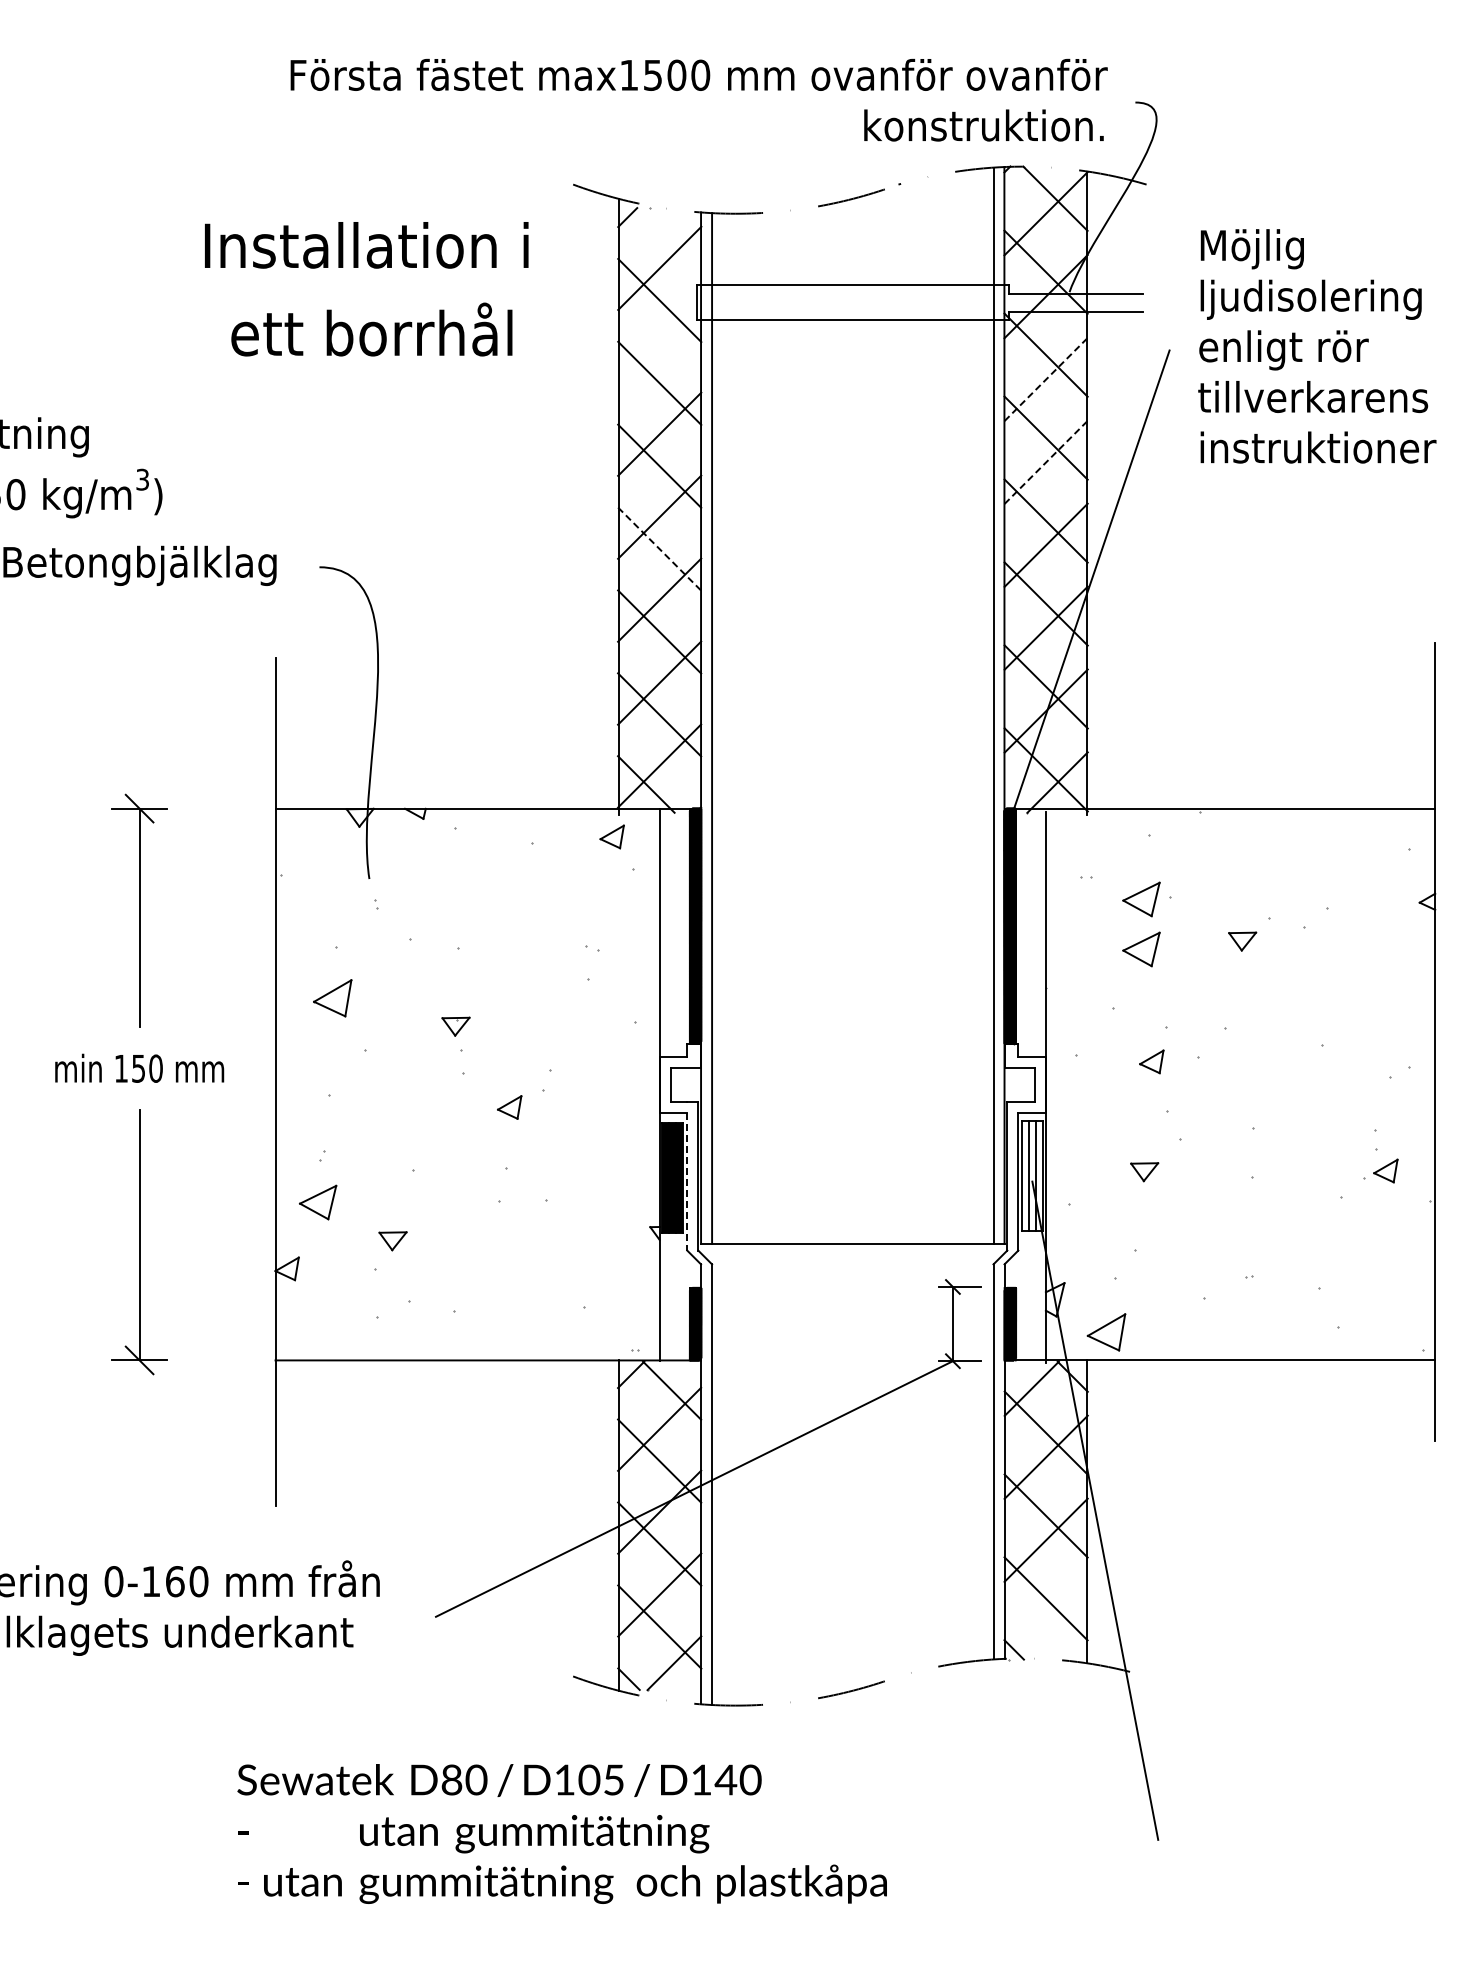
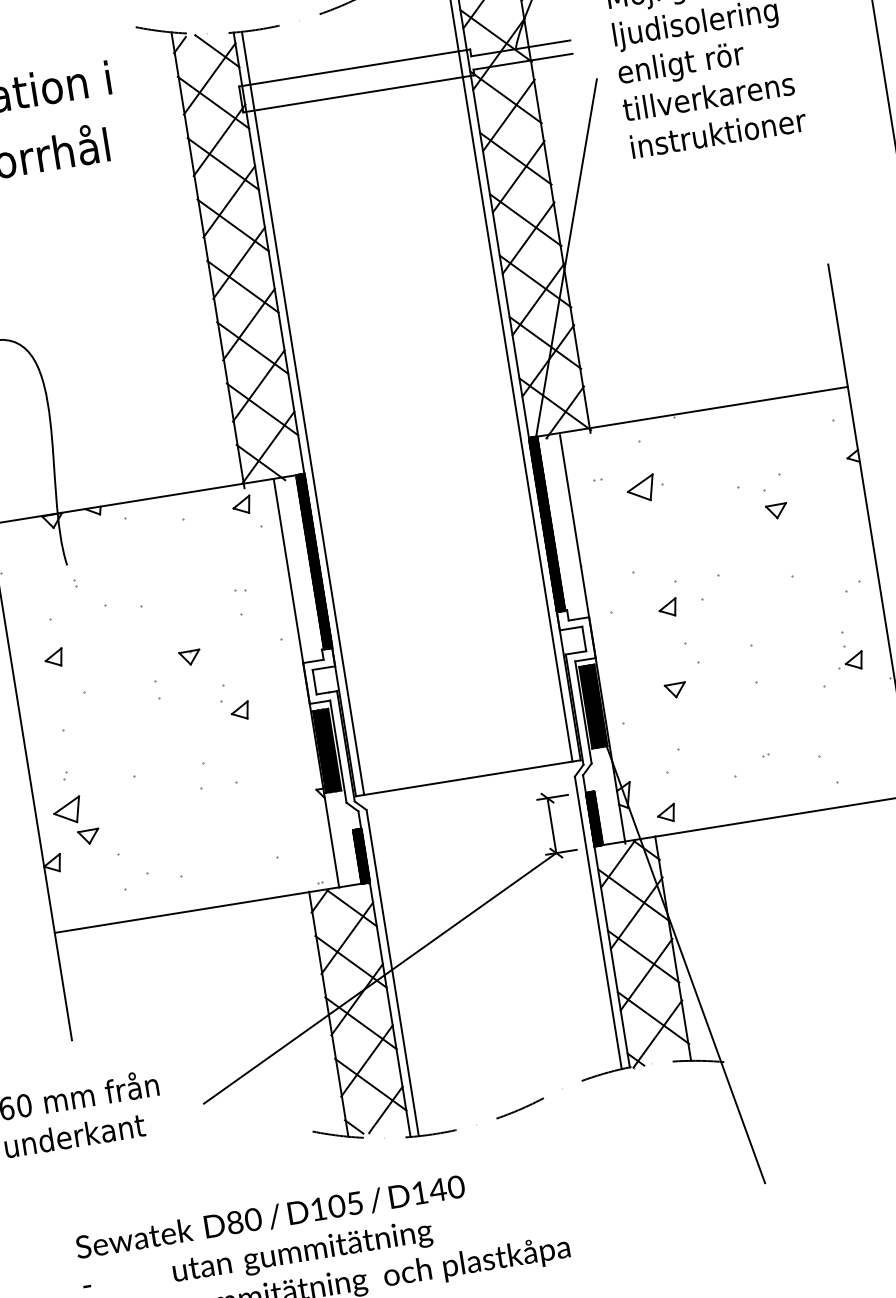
line: (675, 233) -> (217, 51), added
line: (659, 350) -> (219, 139), added
line: (1046, 379) -> (509, 115), dashed -> solid
line: (1046, 462) -> (519, 176), dashed -> solid
line: (659, 549) -> (242, 287), dashed -> solid
part: (1242, 941) -> (776, 511), moved
part: (1141, 949) -> (647, 526), removed
part: (332, 998) -> (54, 658), size x0.62
part: (455, 1026) -> (189, 657), moved
part: (509, 1107) -> (240, 711), moved
fill: (1032, 1175) -> (593, 706), added
line: (687, 1181) -> (338, 751), dashed -> solid
part: (392, 1241) -> (88, 837), moved
part: (1105, 1332) -> (665, 813), size x0.62
line: (1048, 1620) -> (657, 1033), added

